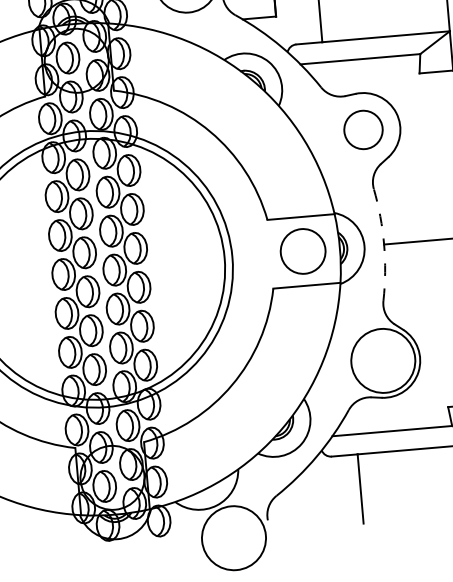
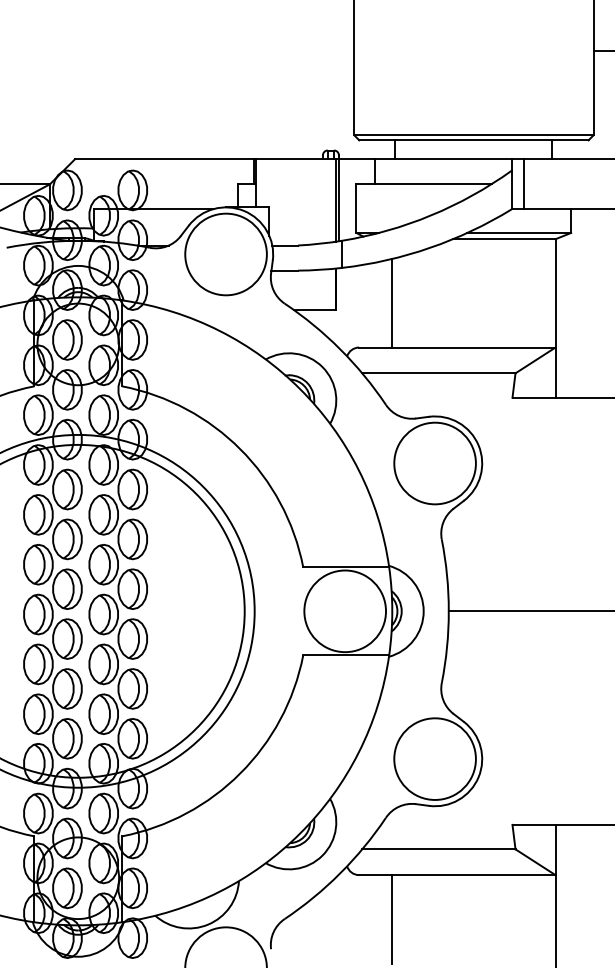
circle: (363, 129) -> (434, 463), size x1.67
arc: (383, 244) -> (448, 611), dashed -> solid
circle: (303, 251) -> (345, 611), size x1.43

